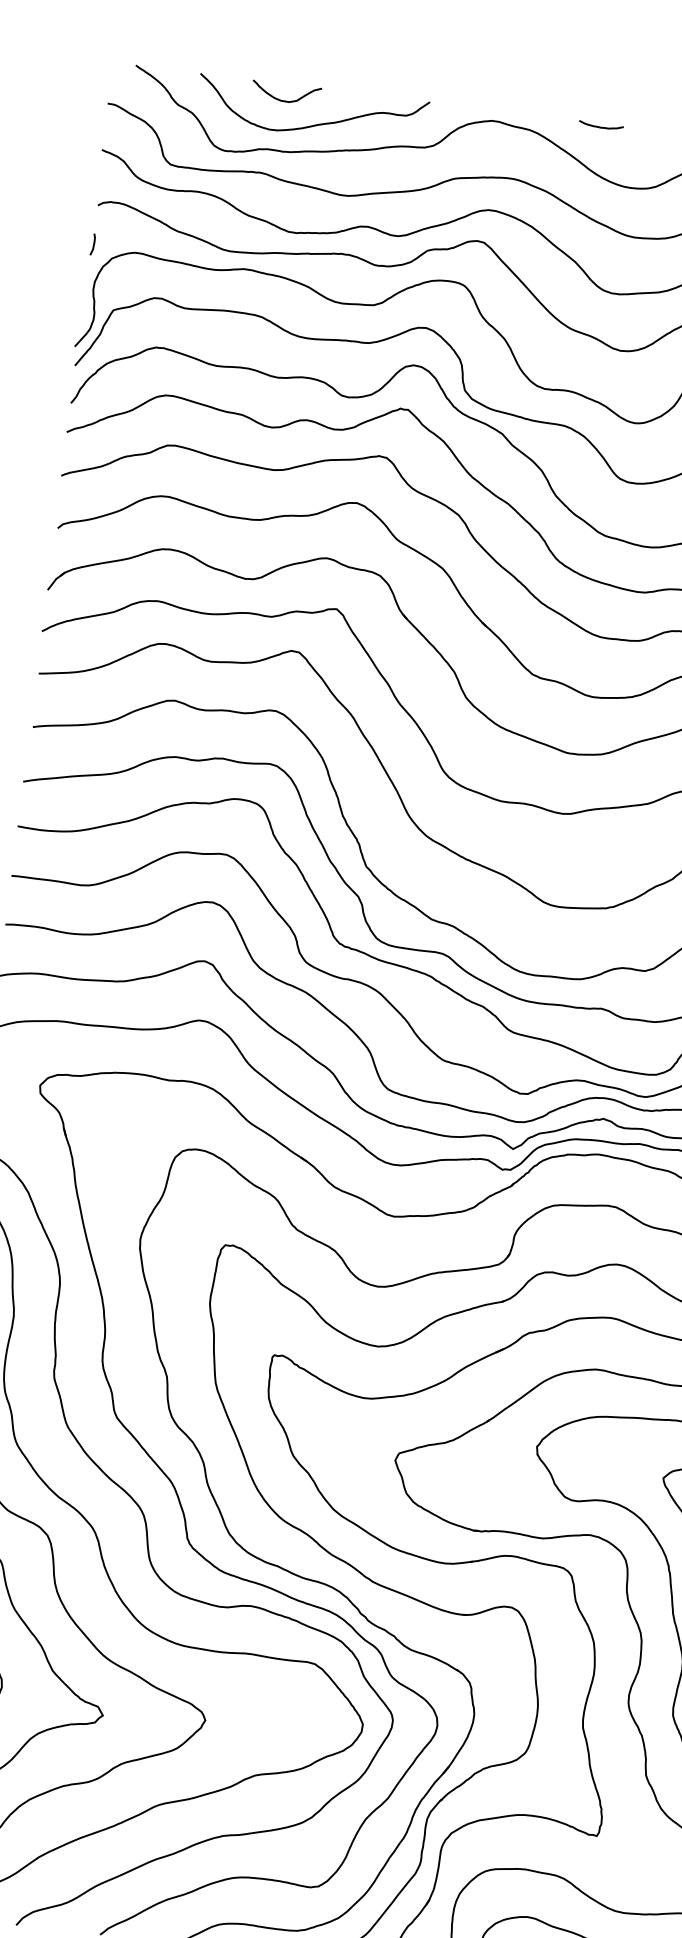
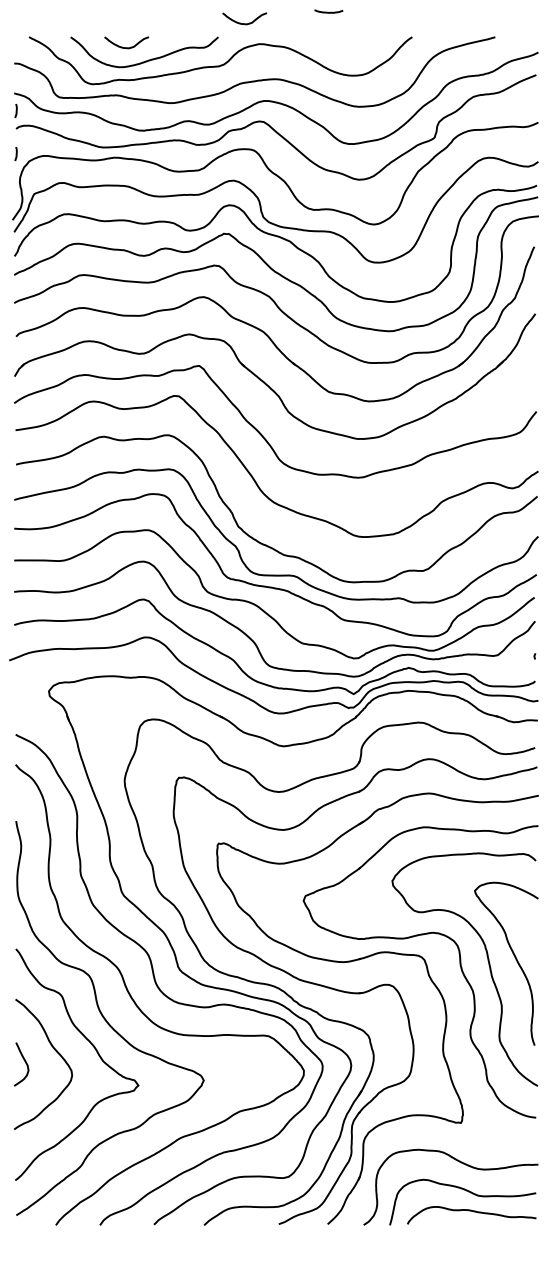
curve: (473, 85) -> (244, 23), added
curve: (599, 125) -> (327, 11), moved
line: (100, 176) -> (15, 110), added

